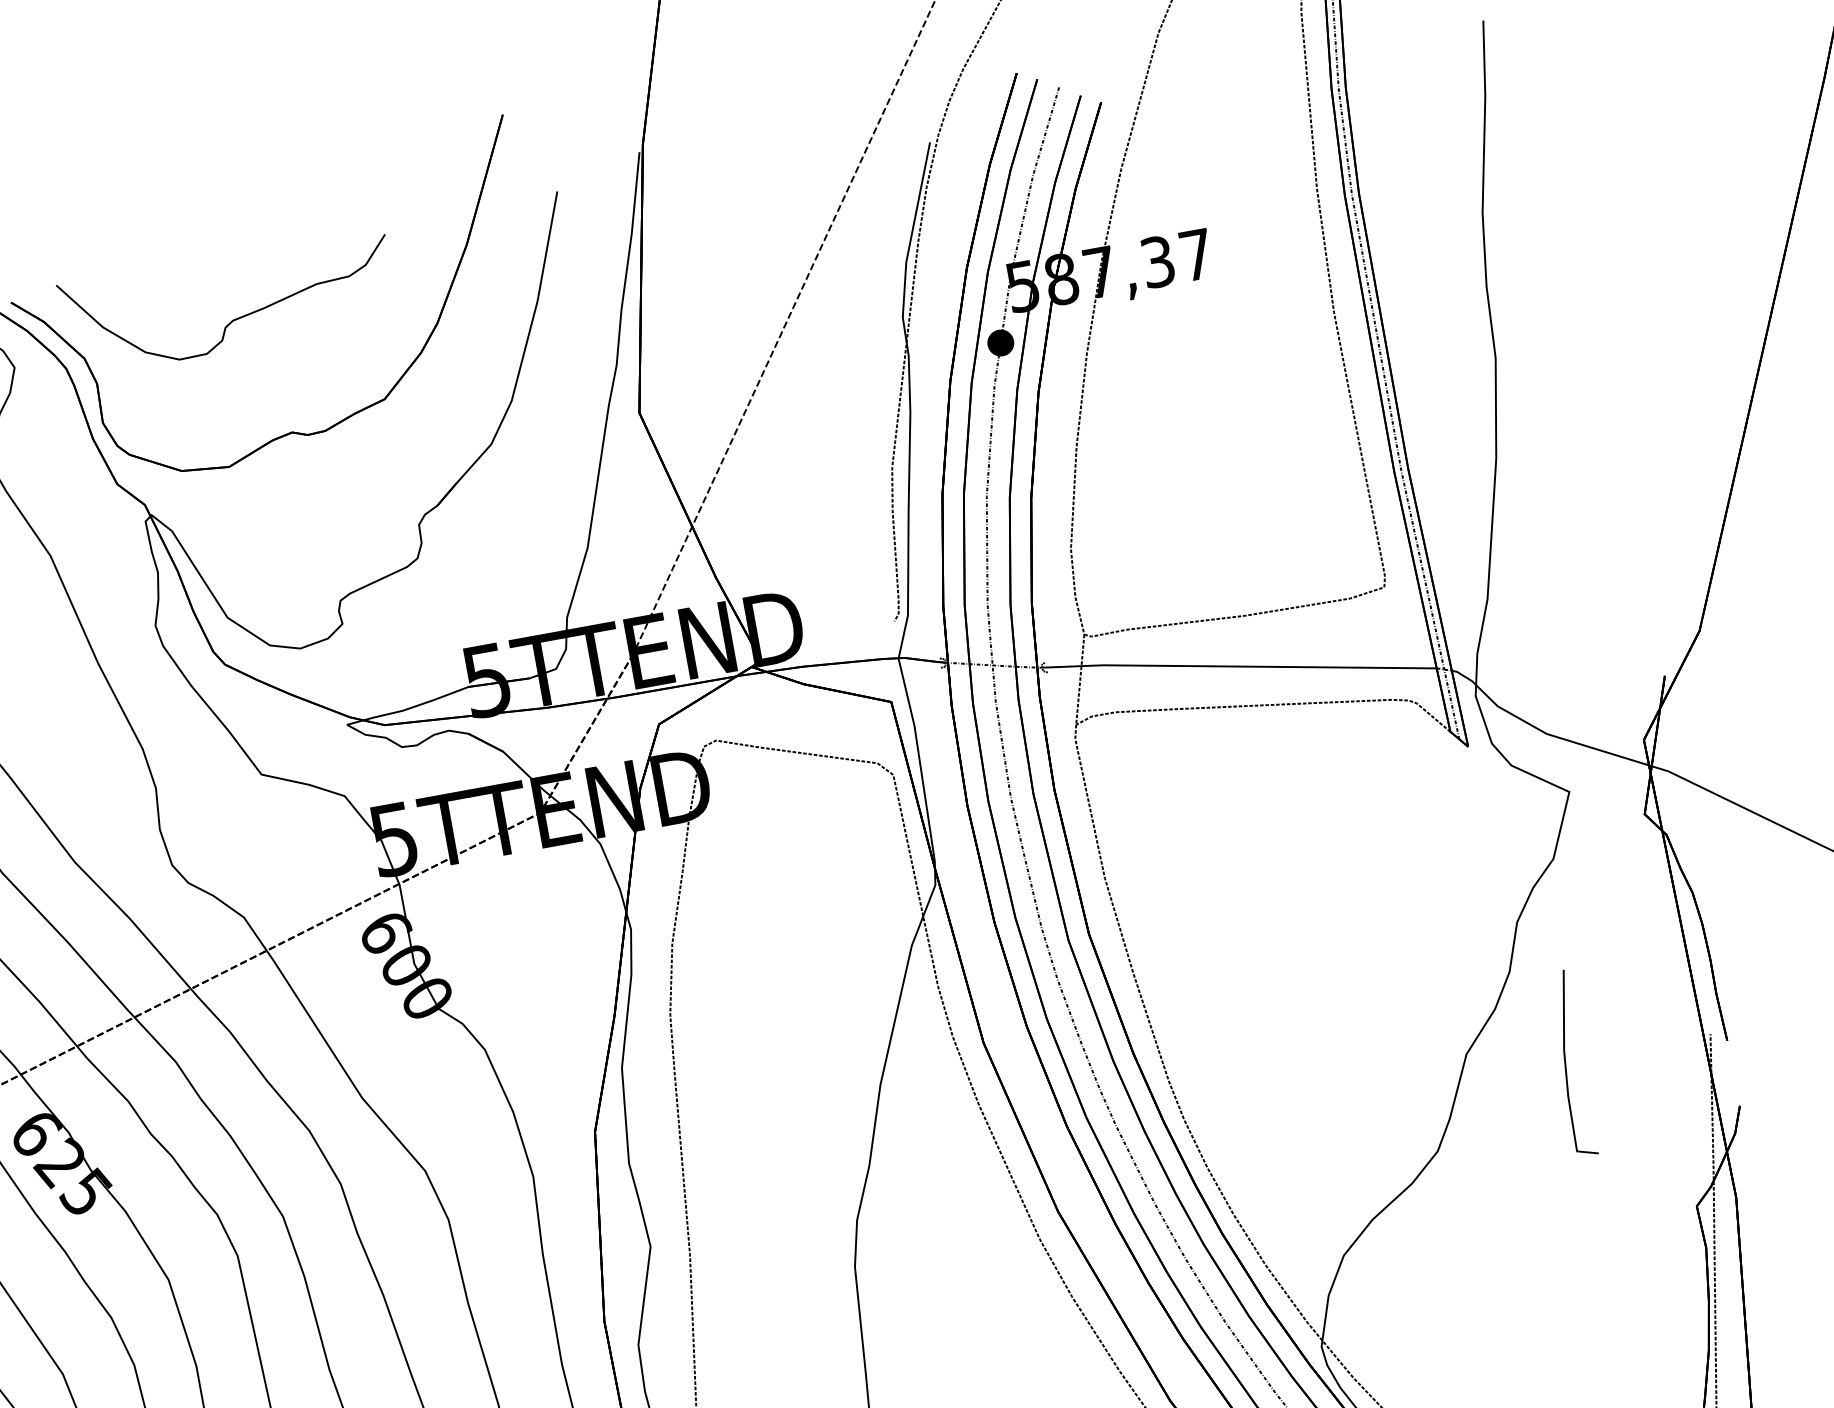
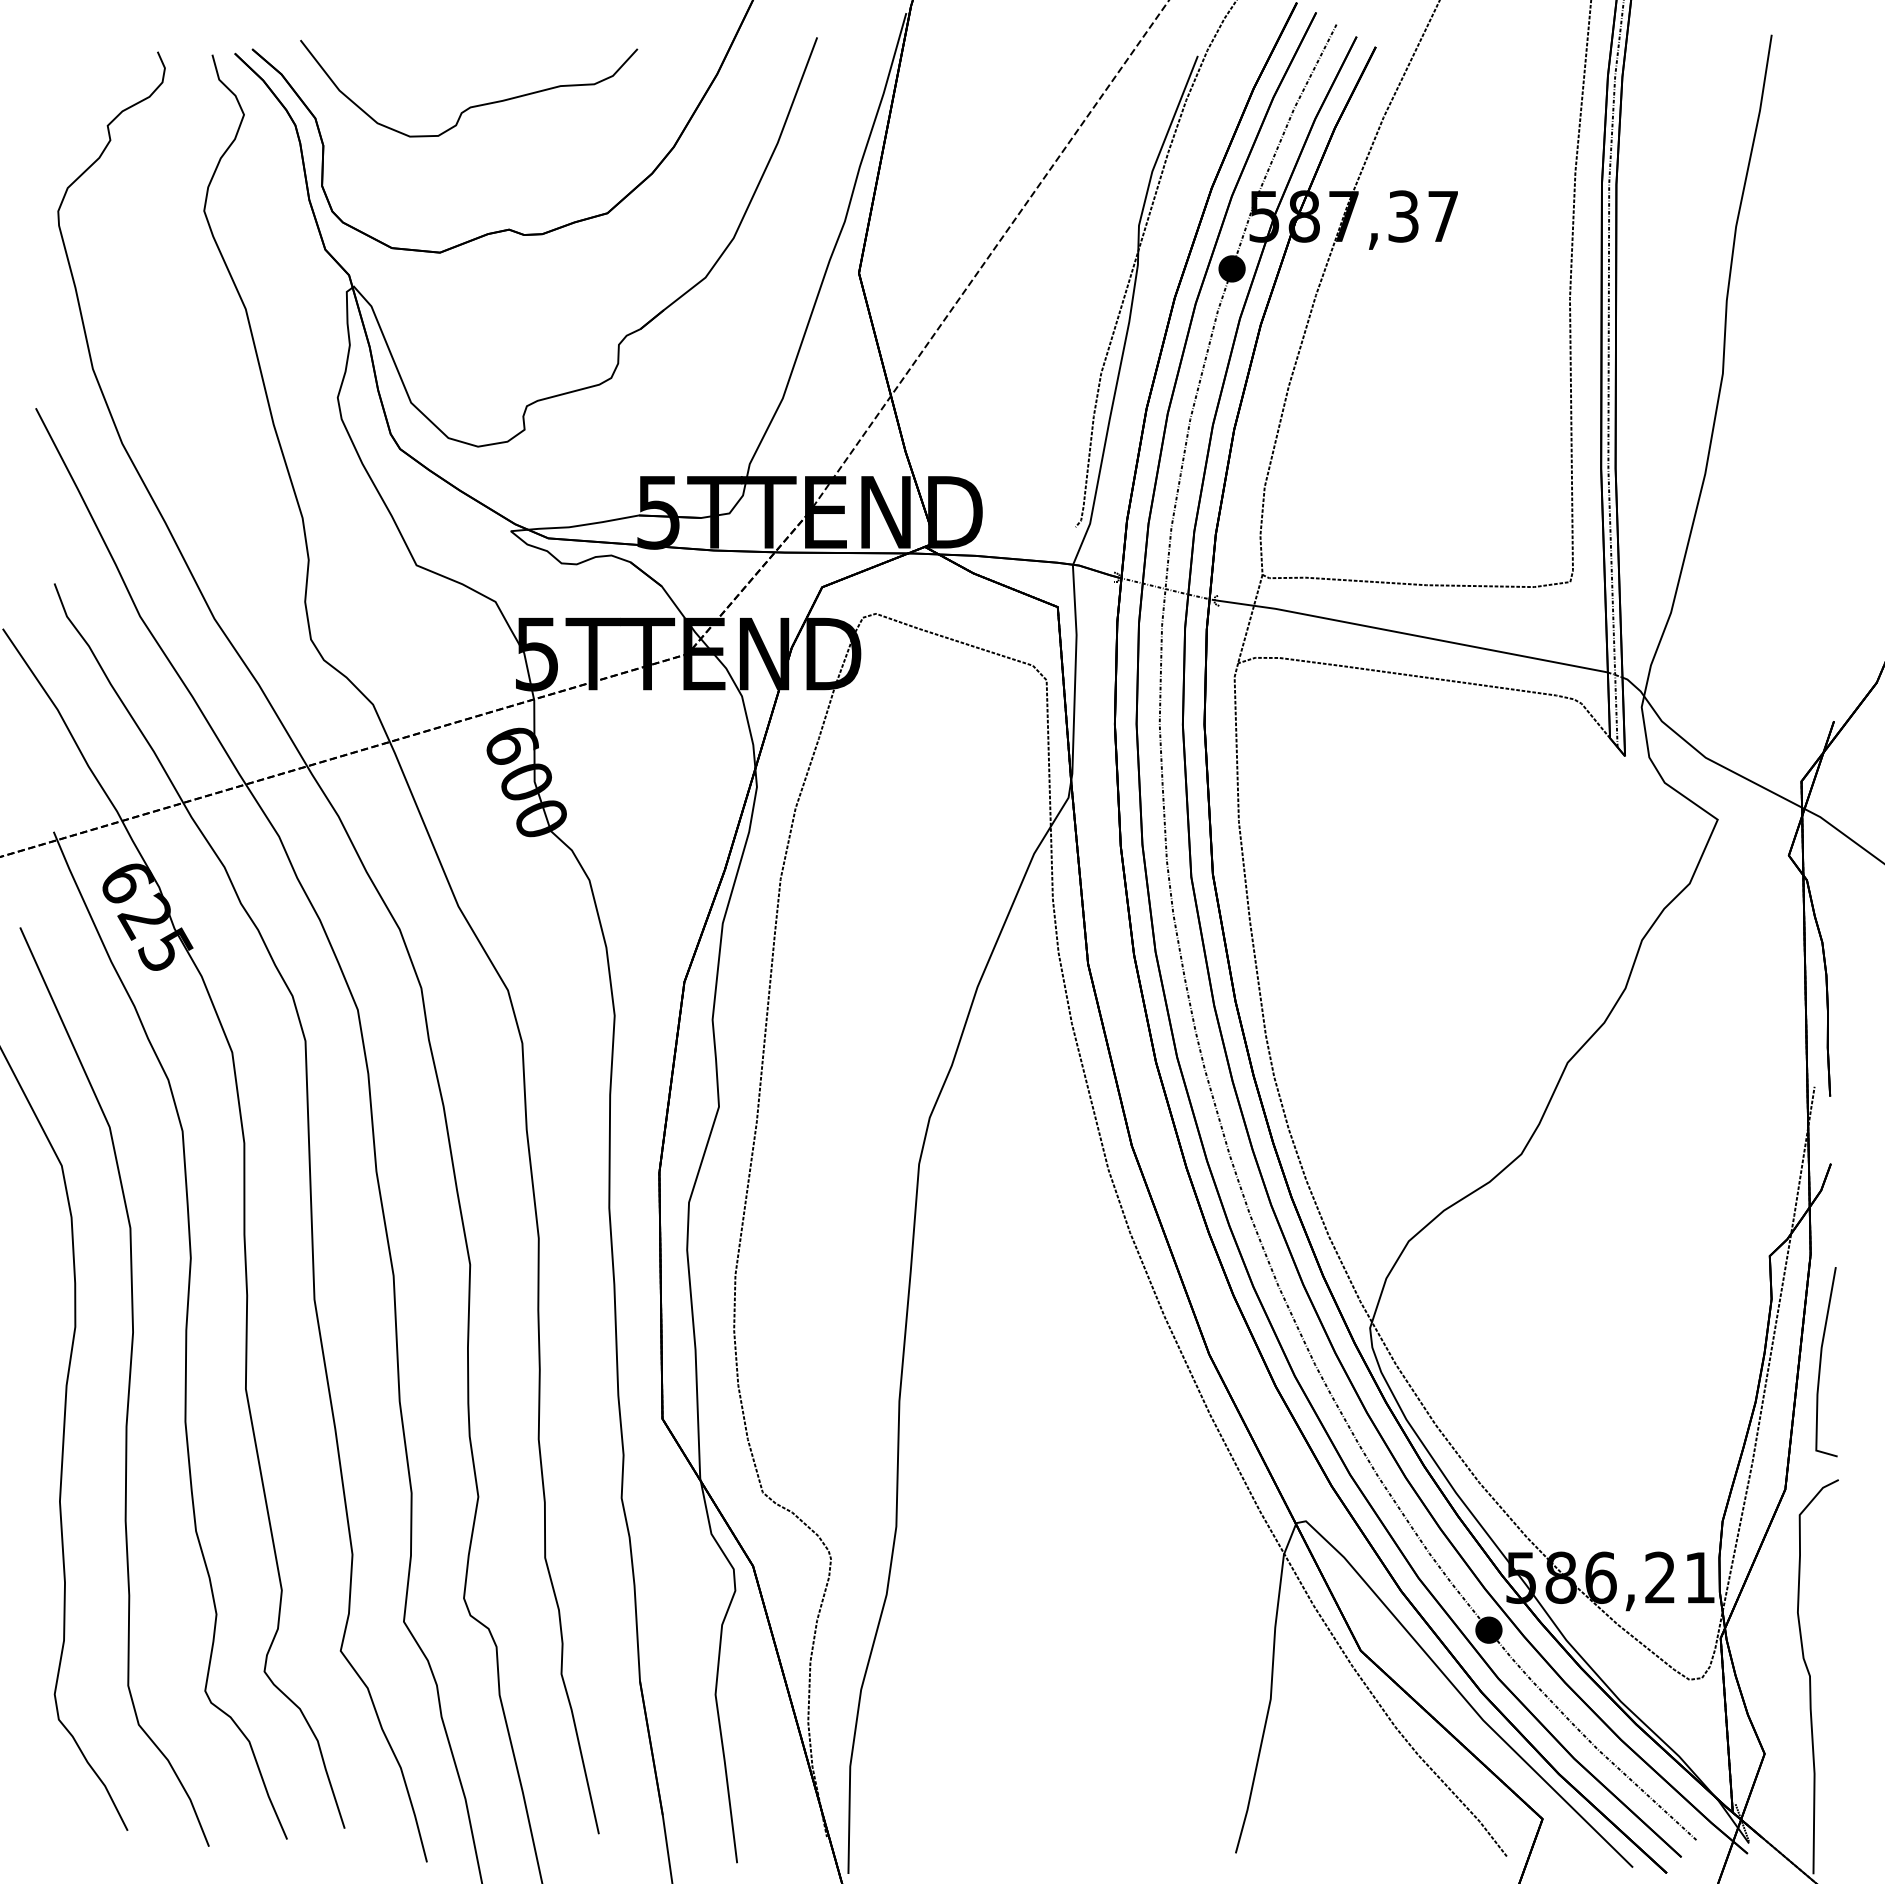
line: (1566, 1064) -> (1821, 1362), moved

